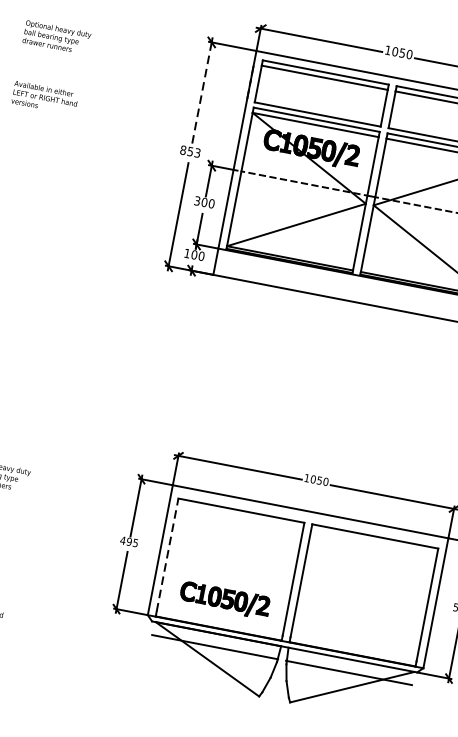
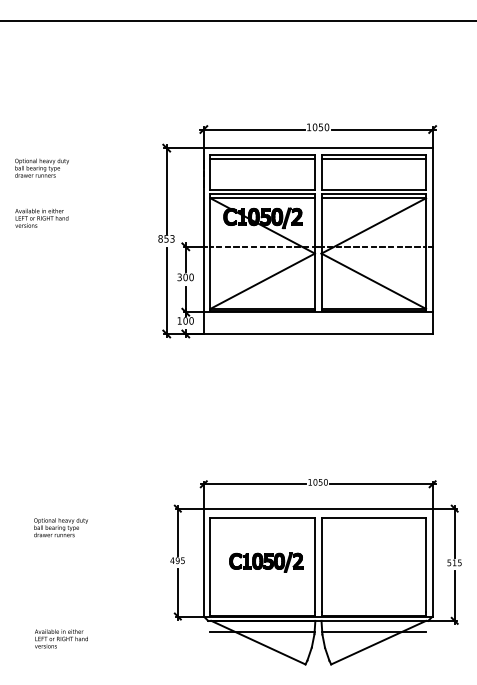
line: (201, 93) -> (166, 190), dashed -> solid
line: (167, 555) -> (210, 565), dashed -> solid
part: (225, 600) -> (266, 562), moved

